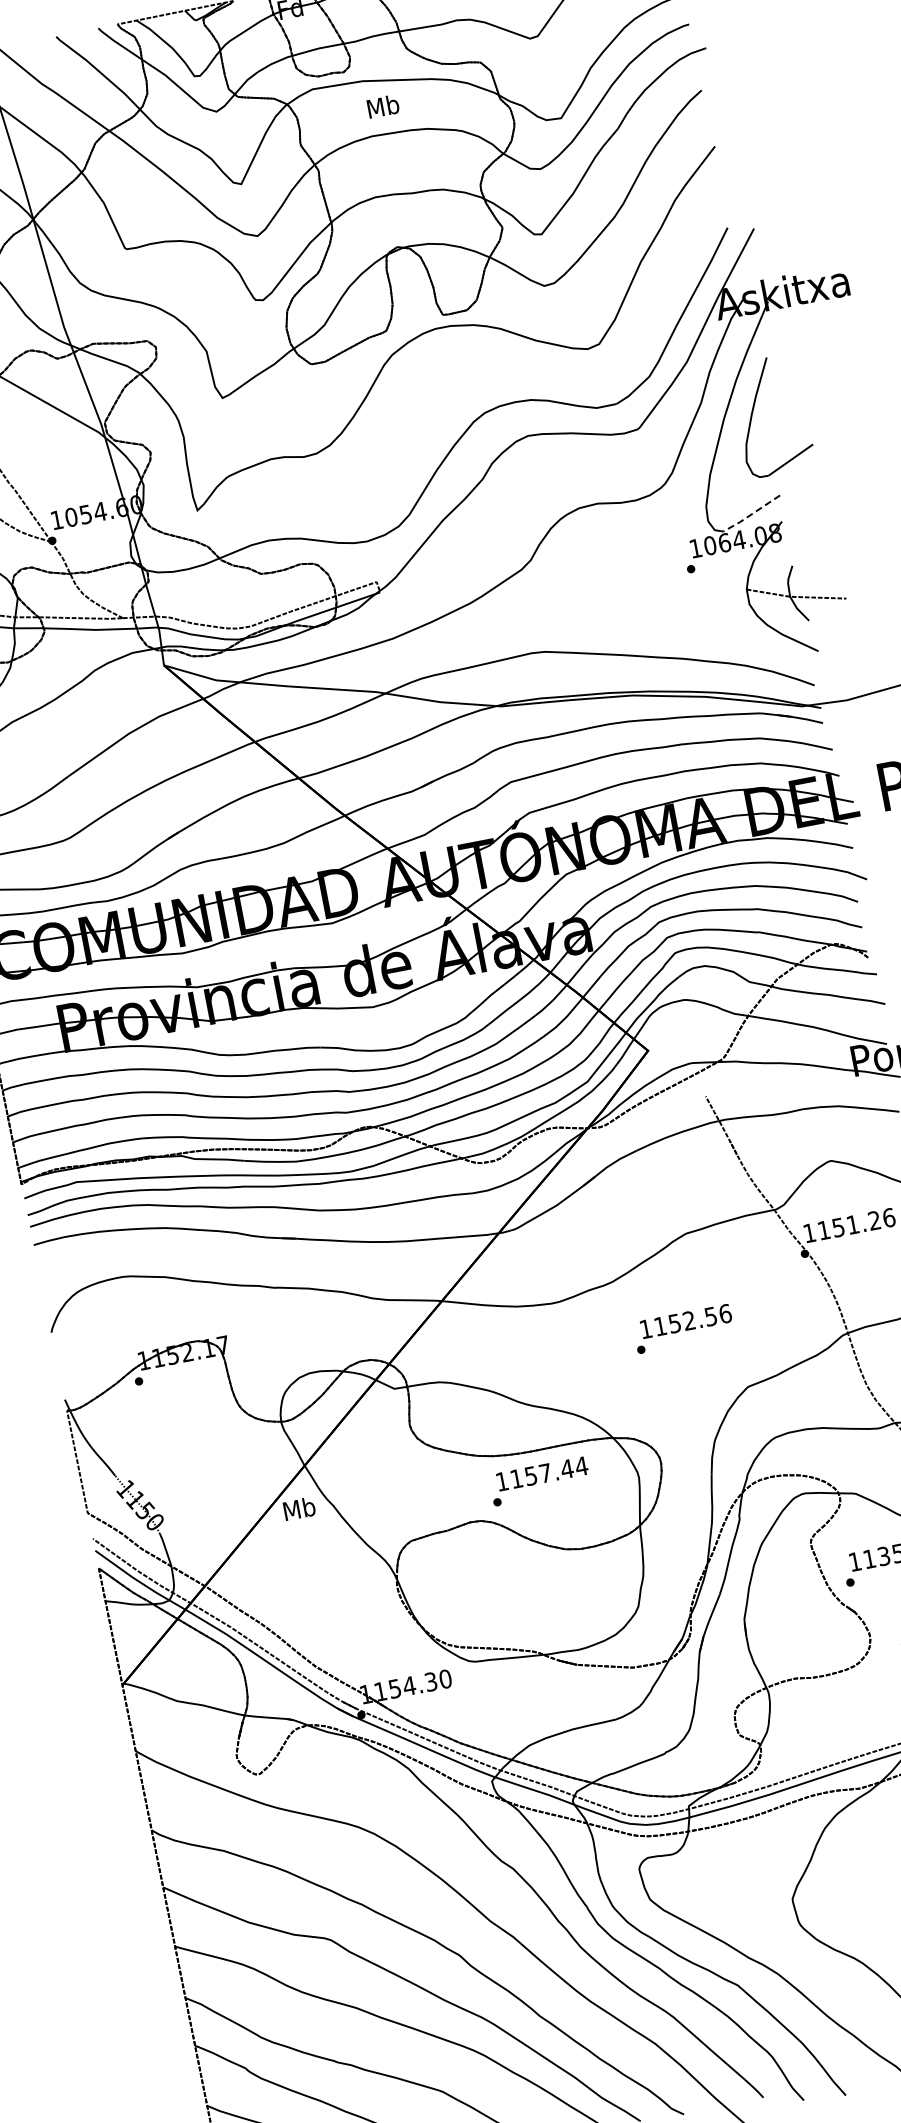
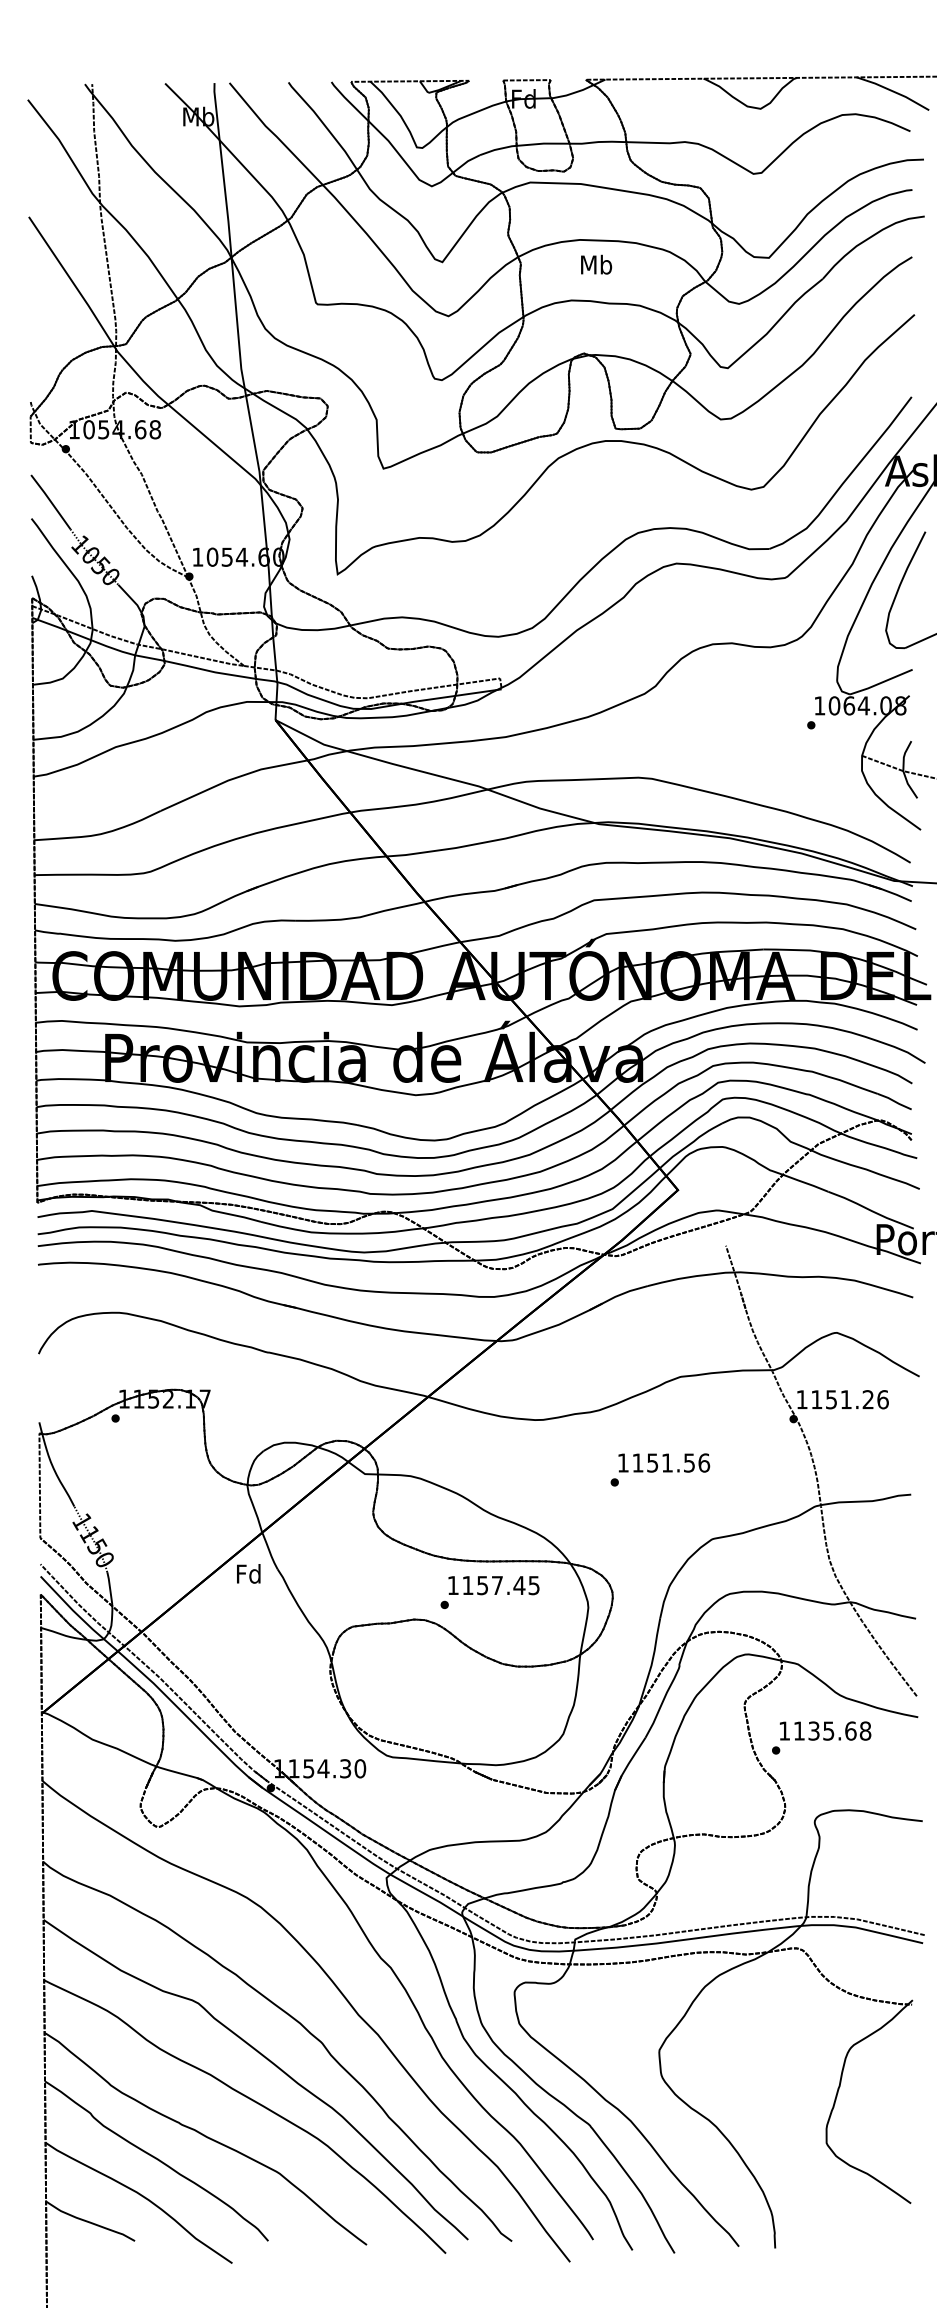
text: (383, 106) -> (596, 264), moved
line: (751, 515) -> (880, 683), dashed -> solid
text: (688, 1320) -> (666, 1462), 1152.56 -> 1151.56
text: (581, 1466) -> (534, 1585), 1157.44 -> 1157.45
text: (298, 1508) -> (248, 1573), Mb -> Fd

